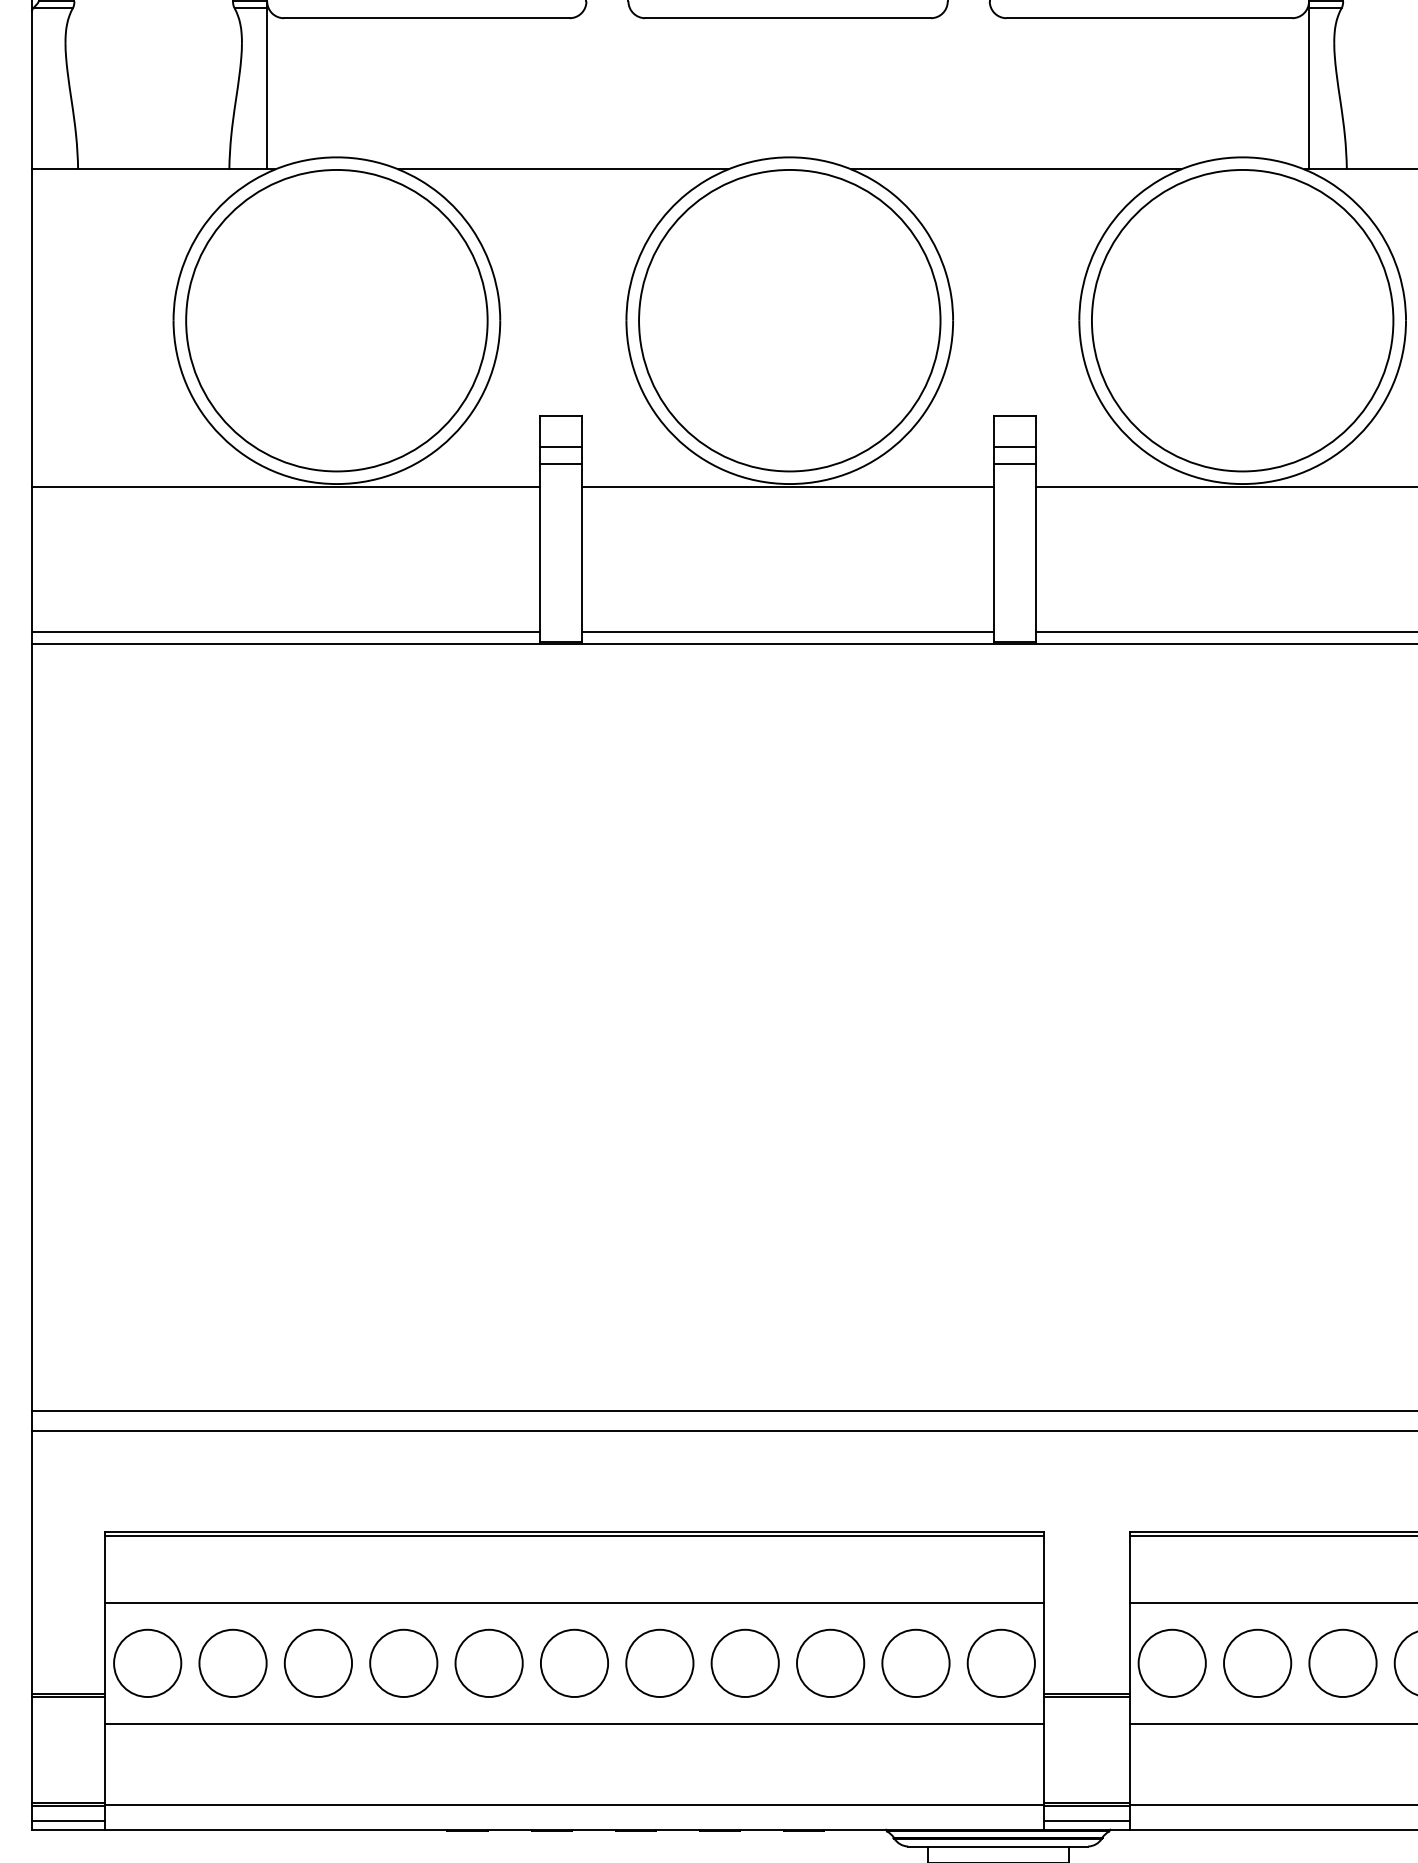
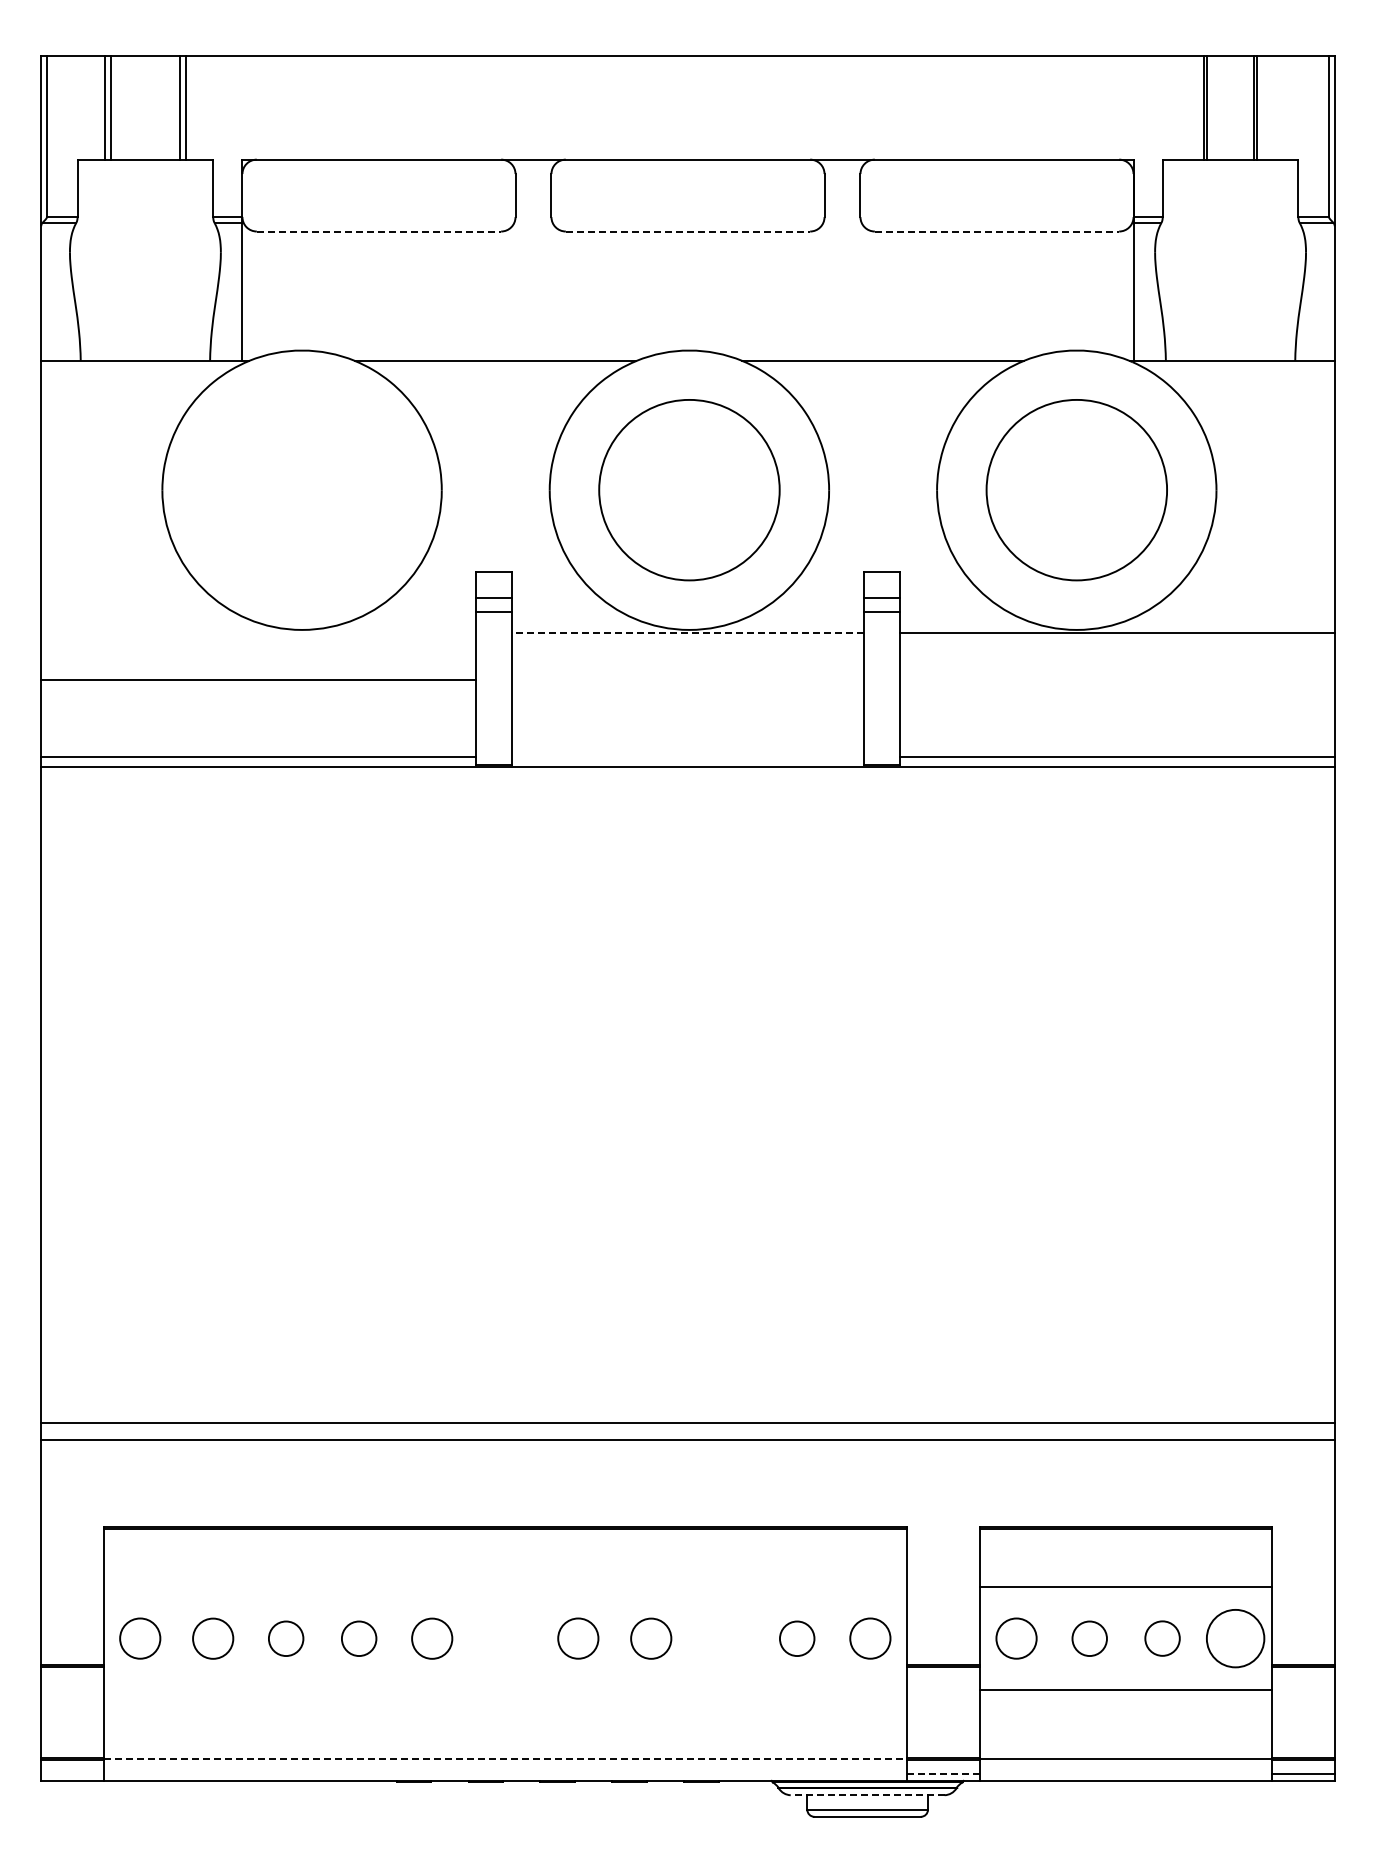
line: (427, 18) -> (379, 231), solid -> dashed
line: (788, 18) -> (688, 231), solid -> dashed
line: (1149, 18) -> (997, 231), solid -> dashed
circle: (336, 319) -> (301, 489), removed
circle: (789, 319) -> (689, 489), size x0.7
circle: (1242, 319) -> (1076, 489), size x0.7
line: (285, 487) -> (258, 679), moved
line: (787, 487) -> (687, 632), solid -> dashed
line: (787, 632) -> (687, 756), removed
line: (574, 1602) -> (505, 1586), removed
circle: (147, 1663) -> (140, 1638), size x0.7
circle: (232, 1663) -> (212, 1638), size x0.7
circle: (317, 1663) -> (285, 1638), size x0.6
circle: (402, 1663) -> (358, 1638), size x0.6
circle: (488, 1663) -> (431, 1638), size x0.7
circle: (573, 1663) -> (504, 1638), removed
circle: (660, 1663) -> (578, 1638), size x0.7
circle: (744, 1663) -> (650, 1638), size x0.7
circle: (829, 1663) -> (723, 1638), removed
circle: (914, 1663) -> (796, 1638), size x0.6
circle: (1001, 1663) -> (870, 1638), size x0.7
circle: (1172, 1663) -> (1016, 1638), size x0.7
circle: (1257, 1663) -> (1089, 1638), size x0.6
circle: (1342, 1663) -> (1162, 1638), size x0.6
line: (574, 1724) -> (505, 1690), removed
line: (574, 1804) -> (505, 1759), solid -> dashed
line: (68, 1821) -> (72, 1773), removed
line: (1086, 1821) -> (943, 1773), solid -> dashed
line: (997, 1846) -> (867, 1795), solid -> dashed

